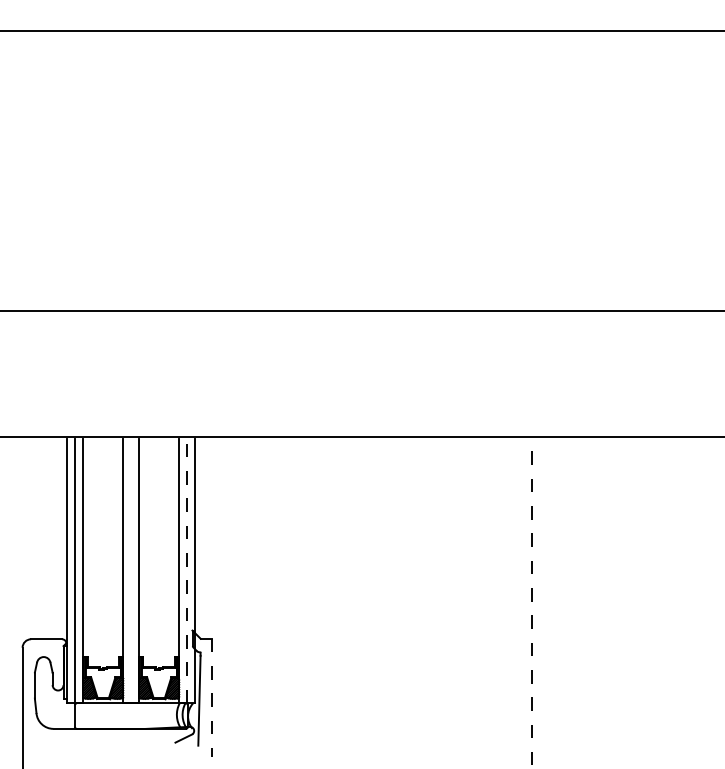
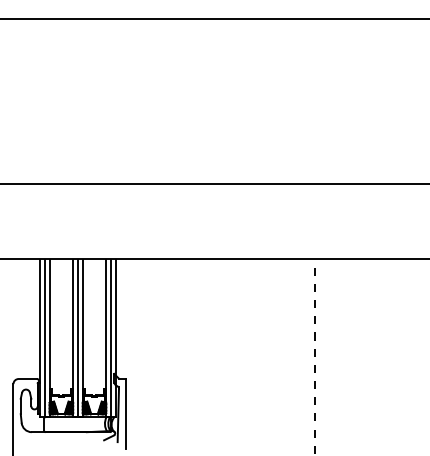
line: (130, 570) -> (77, 338), added
line: (187, 570) -> (111, 338), dashed -> solid
line: (211, 697) -> (125, 413), dashed -> solid

